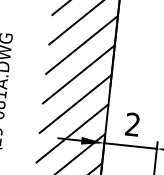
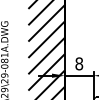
text: (133, 123) -> (79, 63), 2 -> 8

